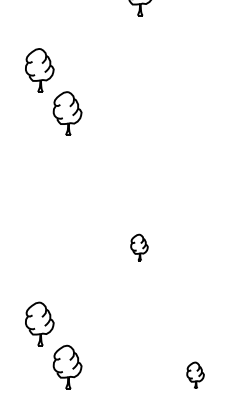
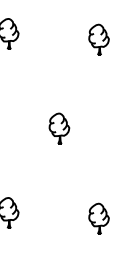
part: (195, 121) -> (98, 39), added
part: (139, 247) -> (59, 128), size x1.67
part: (195, 375) -> (98, 218), size x1.67

